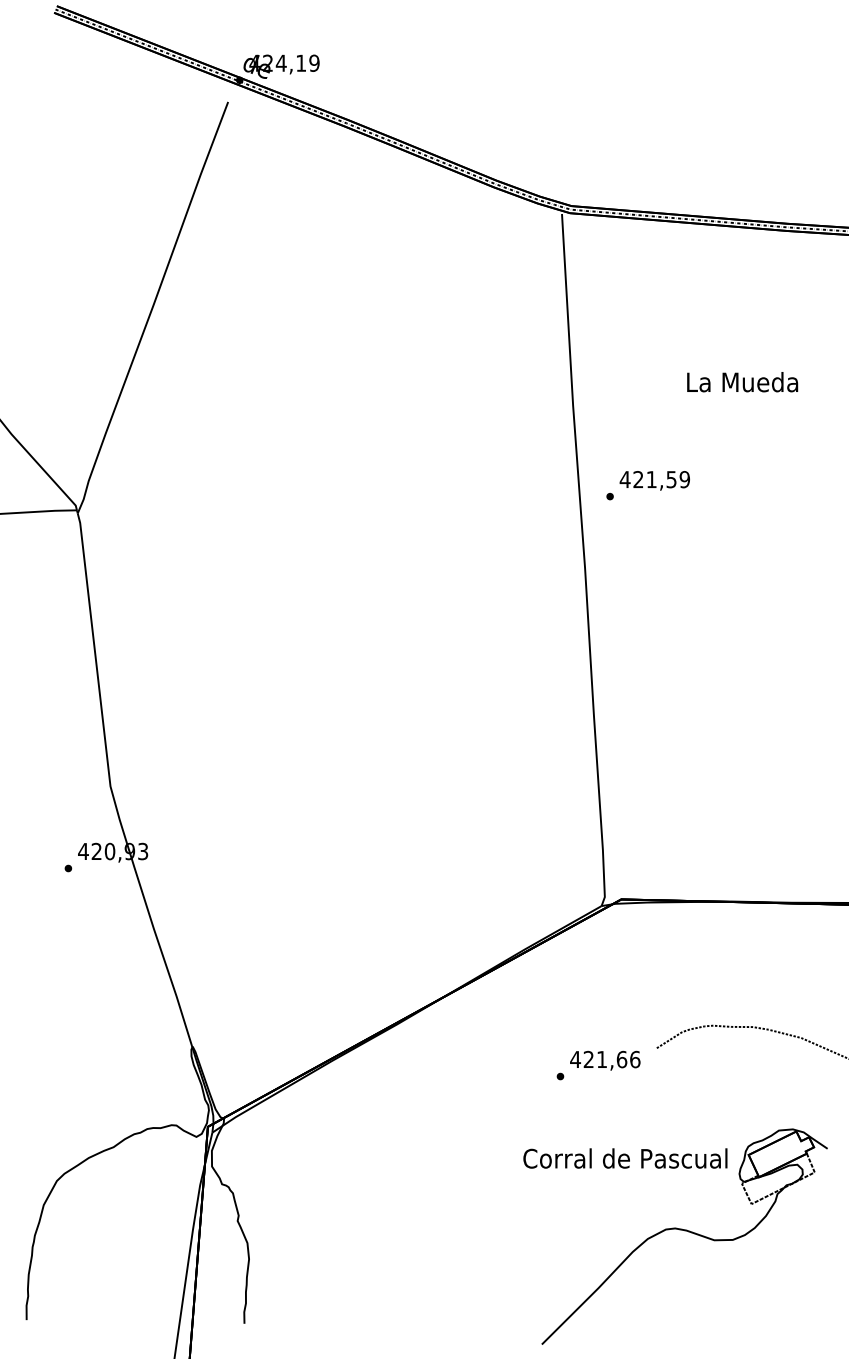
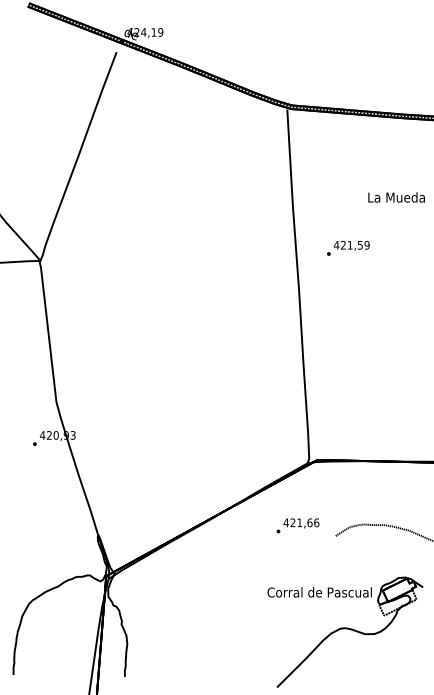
text: (742, 382) -> (396, 197), moved
text: (648, 485) -> (348, 248), moved
text: (597, 1064) -> (297, 525), moved

